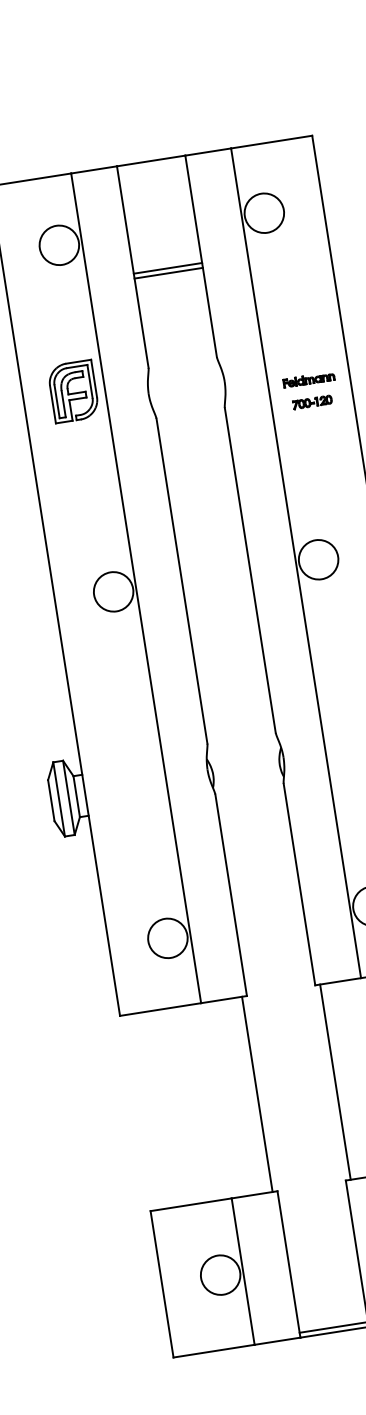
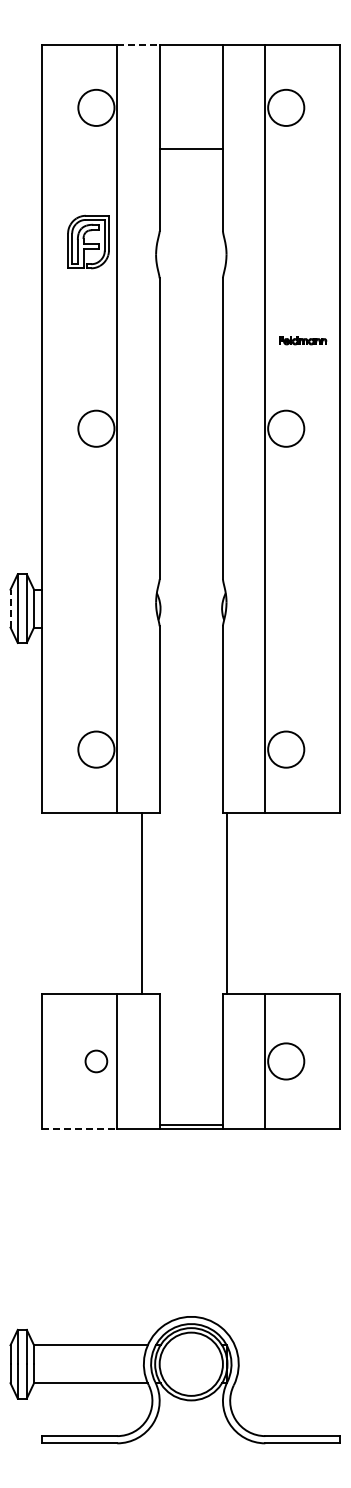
line: (94, 169) -> (138, 44), solid -> dashed
line: (167, 268) -> (190, 144), removed
part: (309, 379) -> (303, 340), moved
part: (311, 402) -> (302, 285), removed
line: (51, 800) -> (10, 608), solid -> dashed
line: (257, 1093) -> (142, 902), moved
circle: (220, 1275) -> (96, 1061), size x0.6
line: (213, 1351) -> (79, 1129), solid -> dashed

